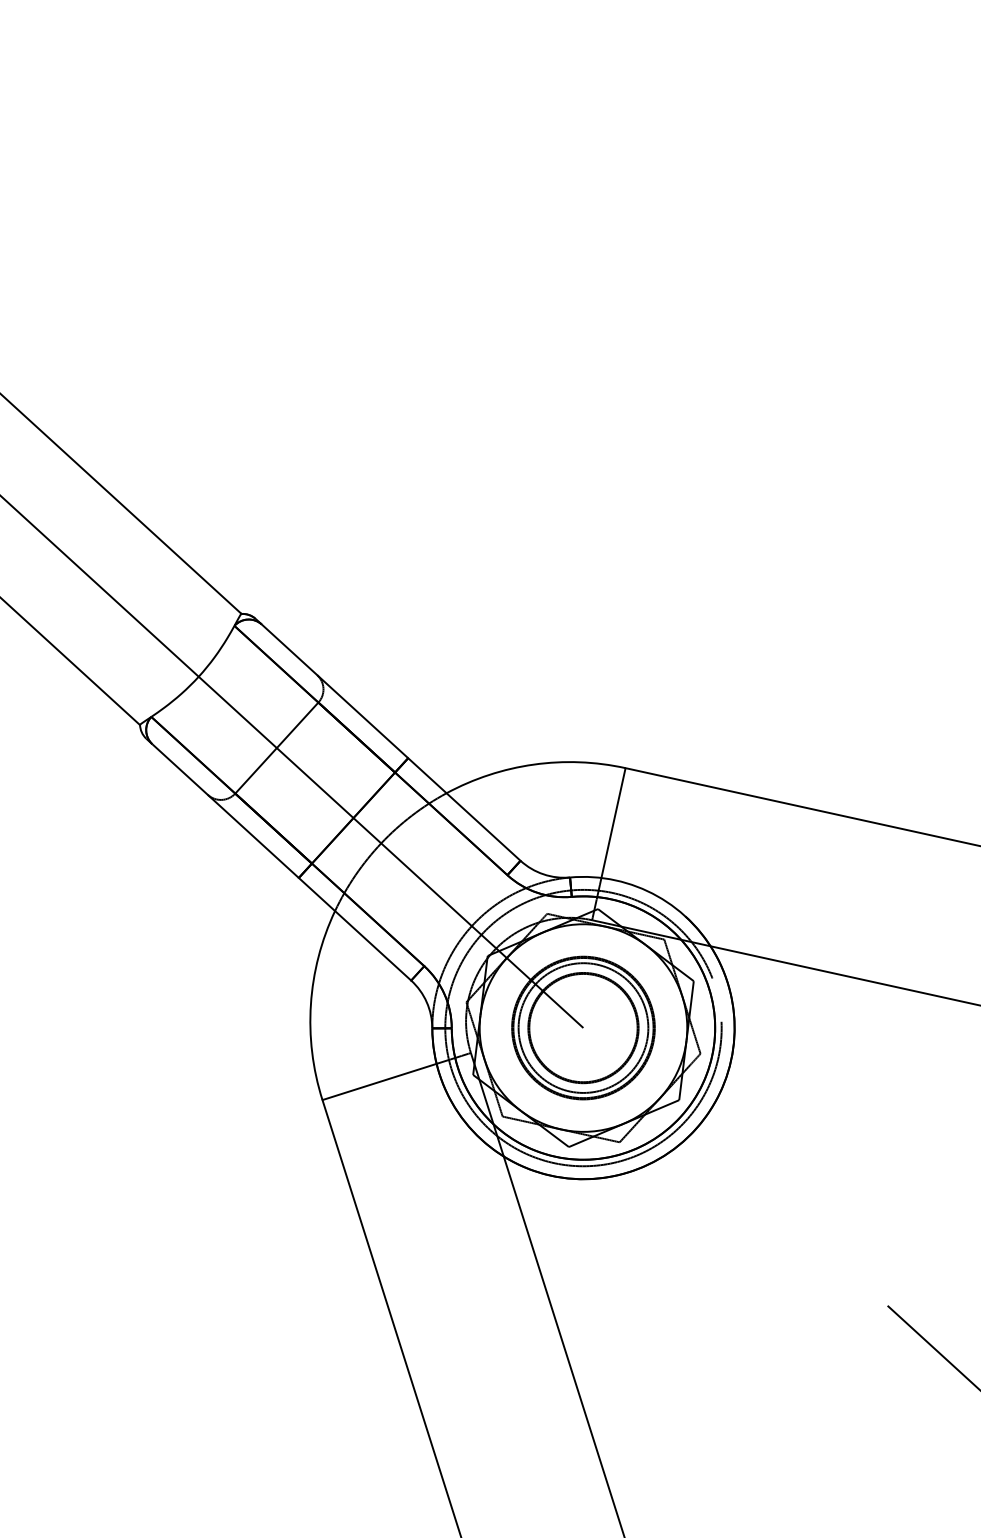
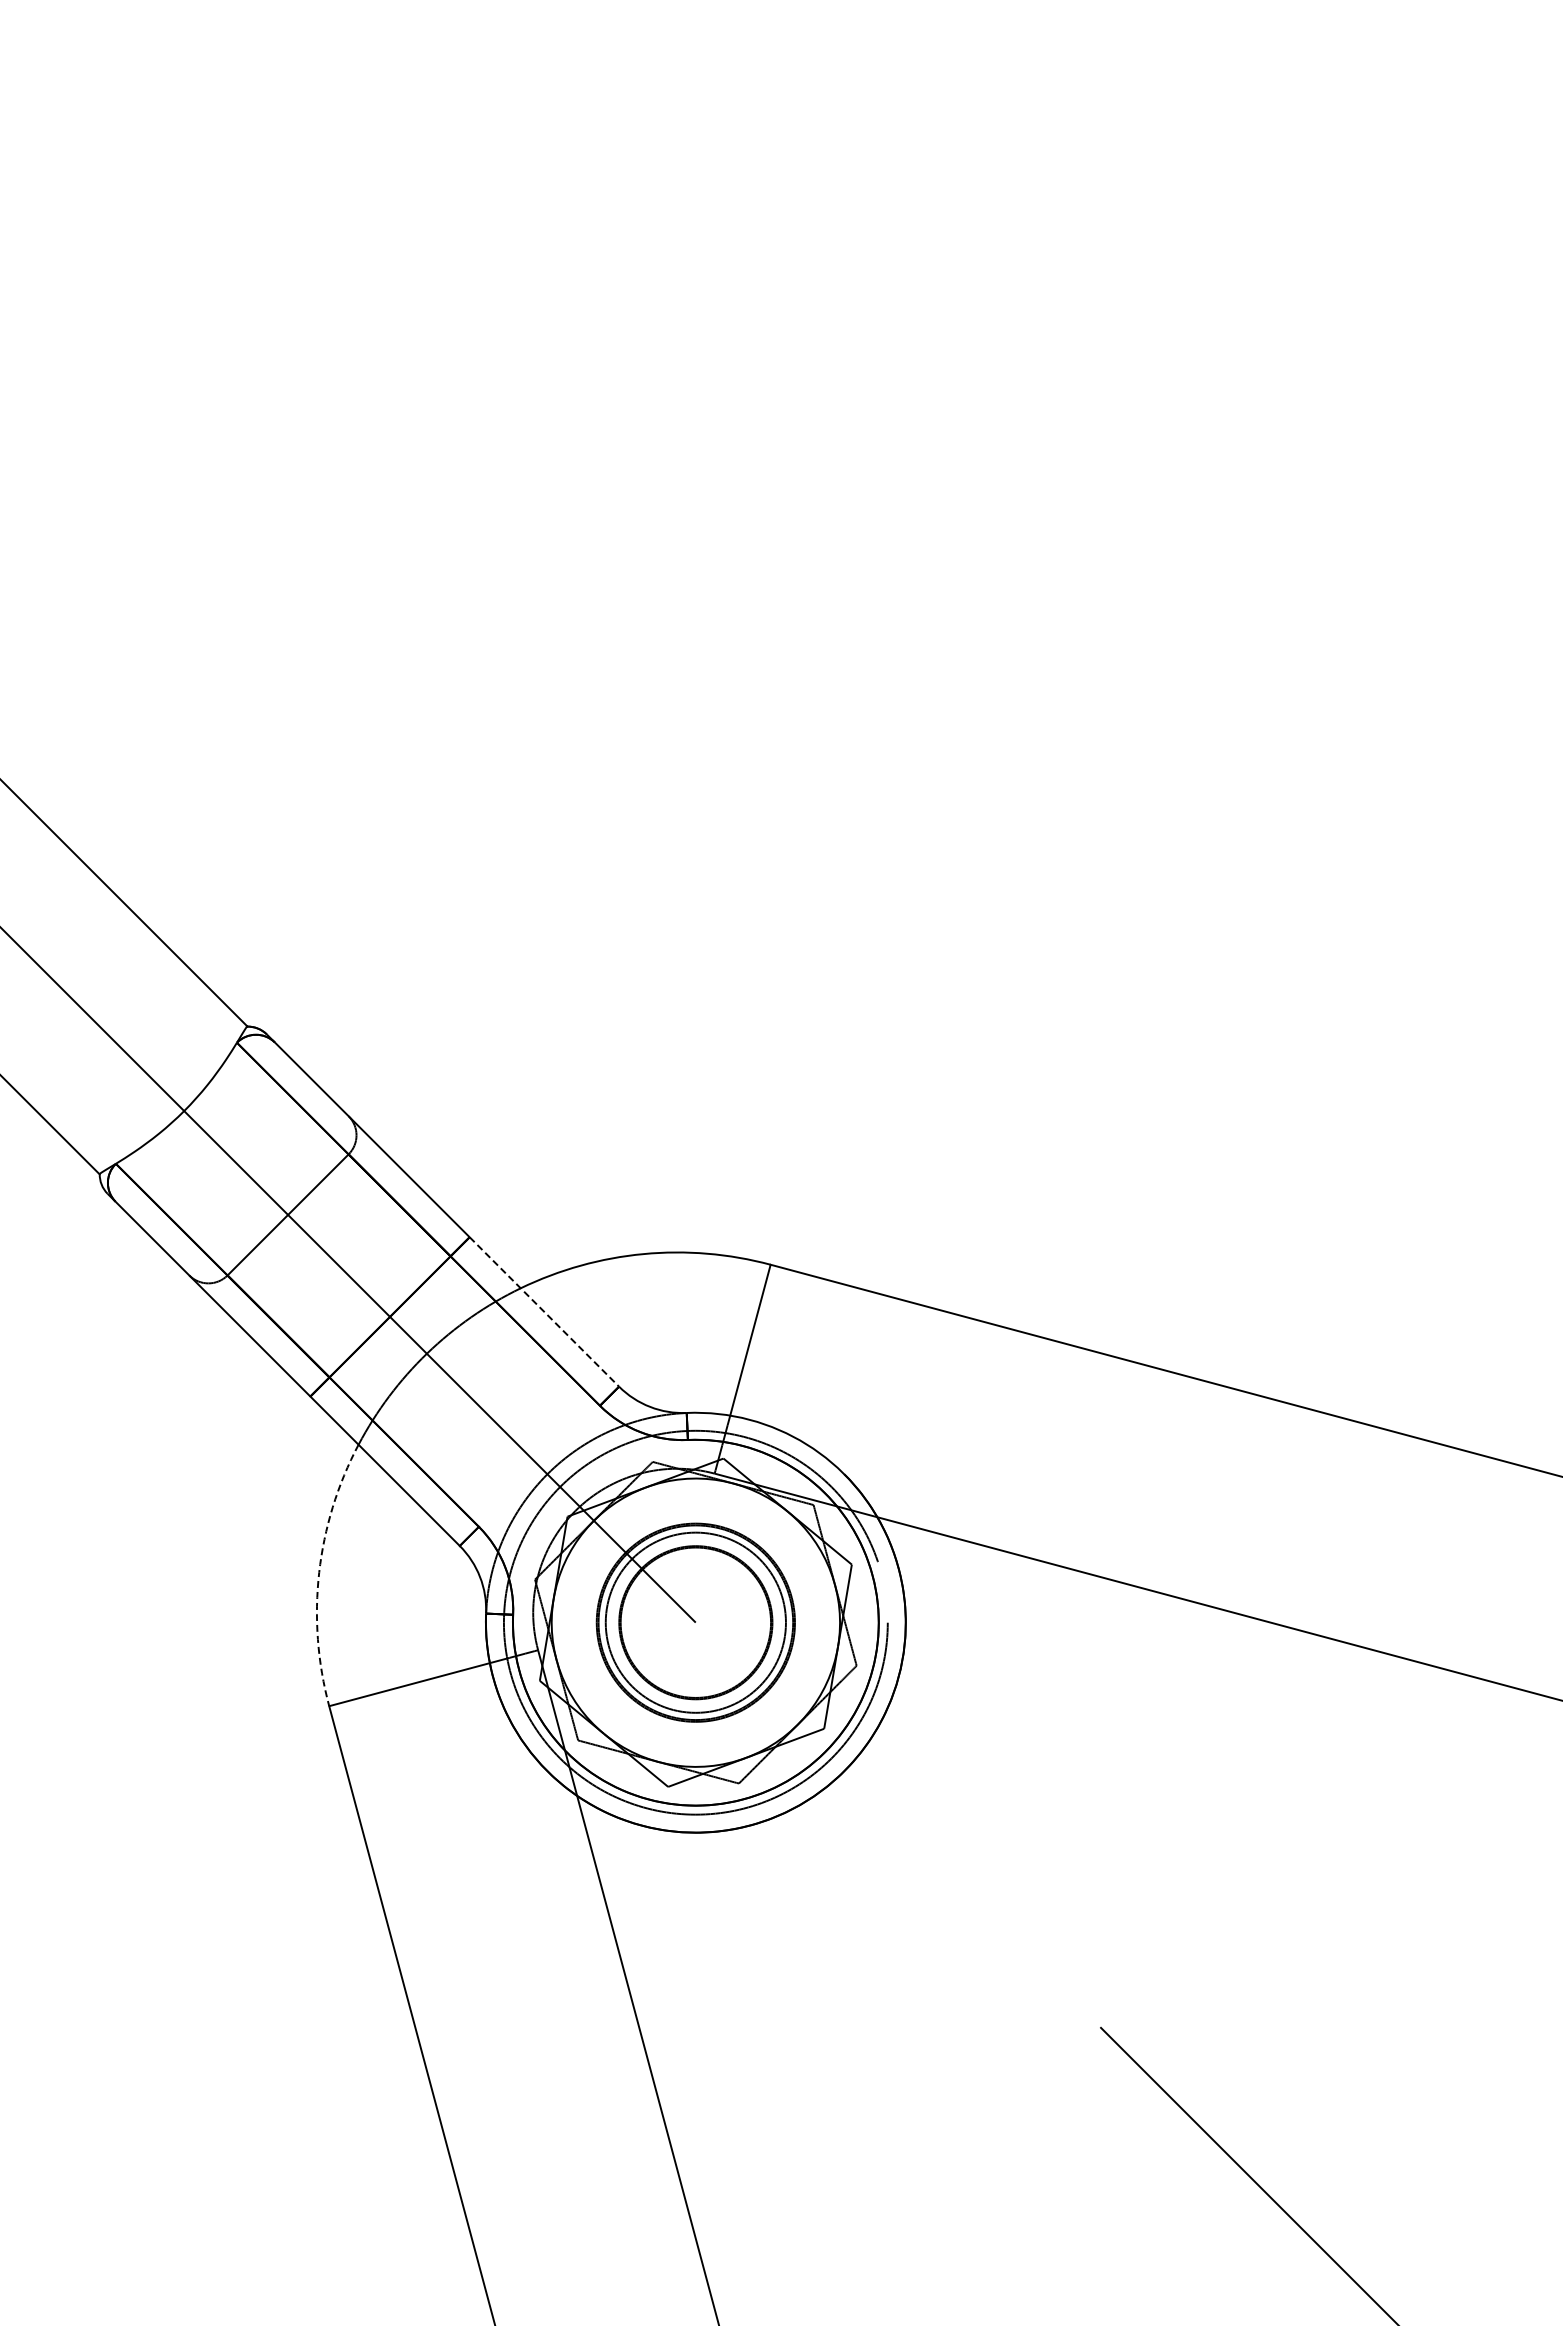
line: (464, 809) -> (544, 1311), solid -> dashed
arc: (311, 1004) -> (319, 1572), solid -> dashed

